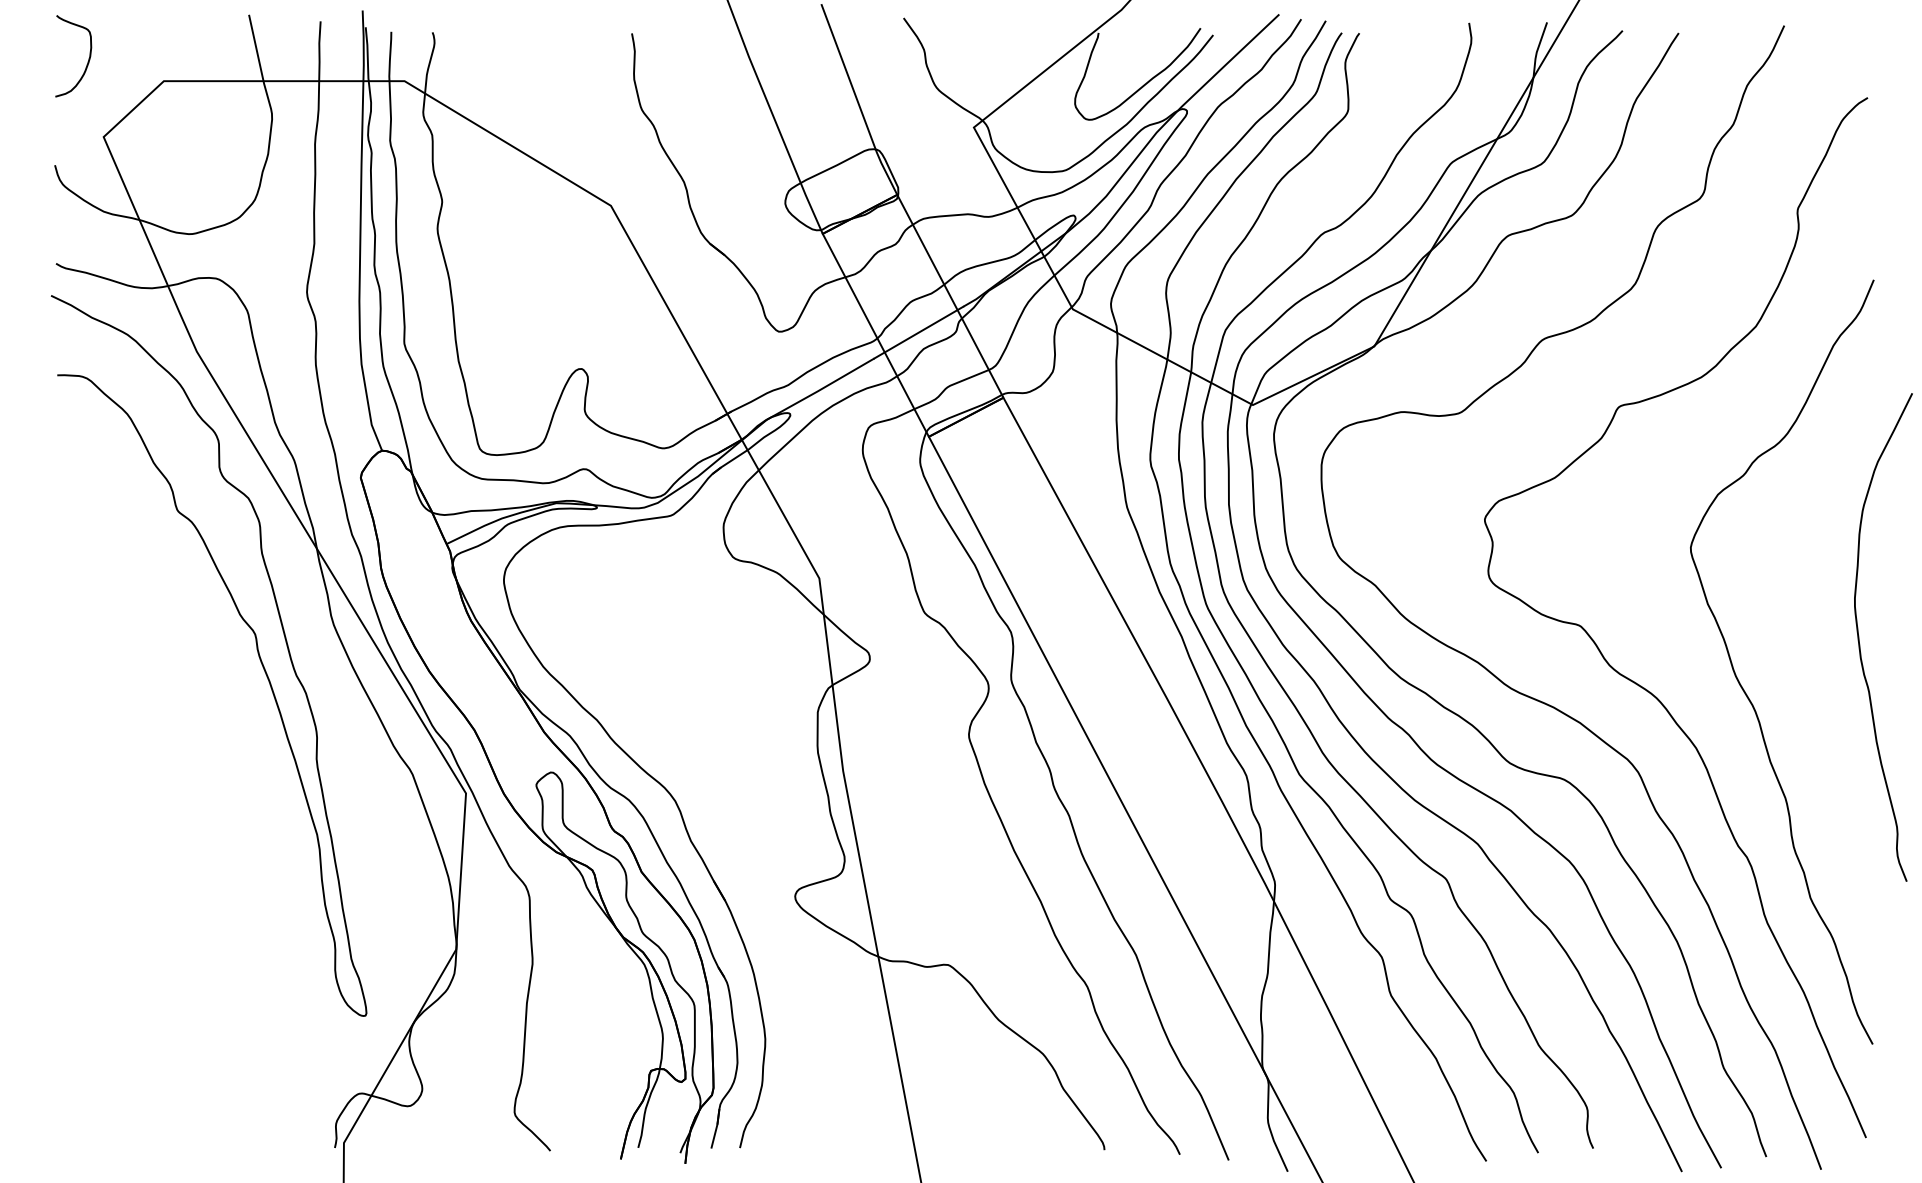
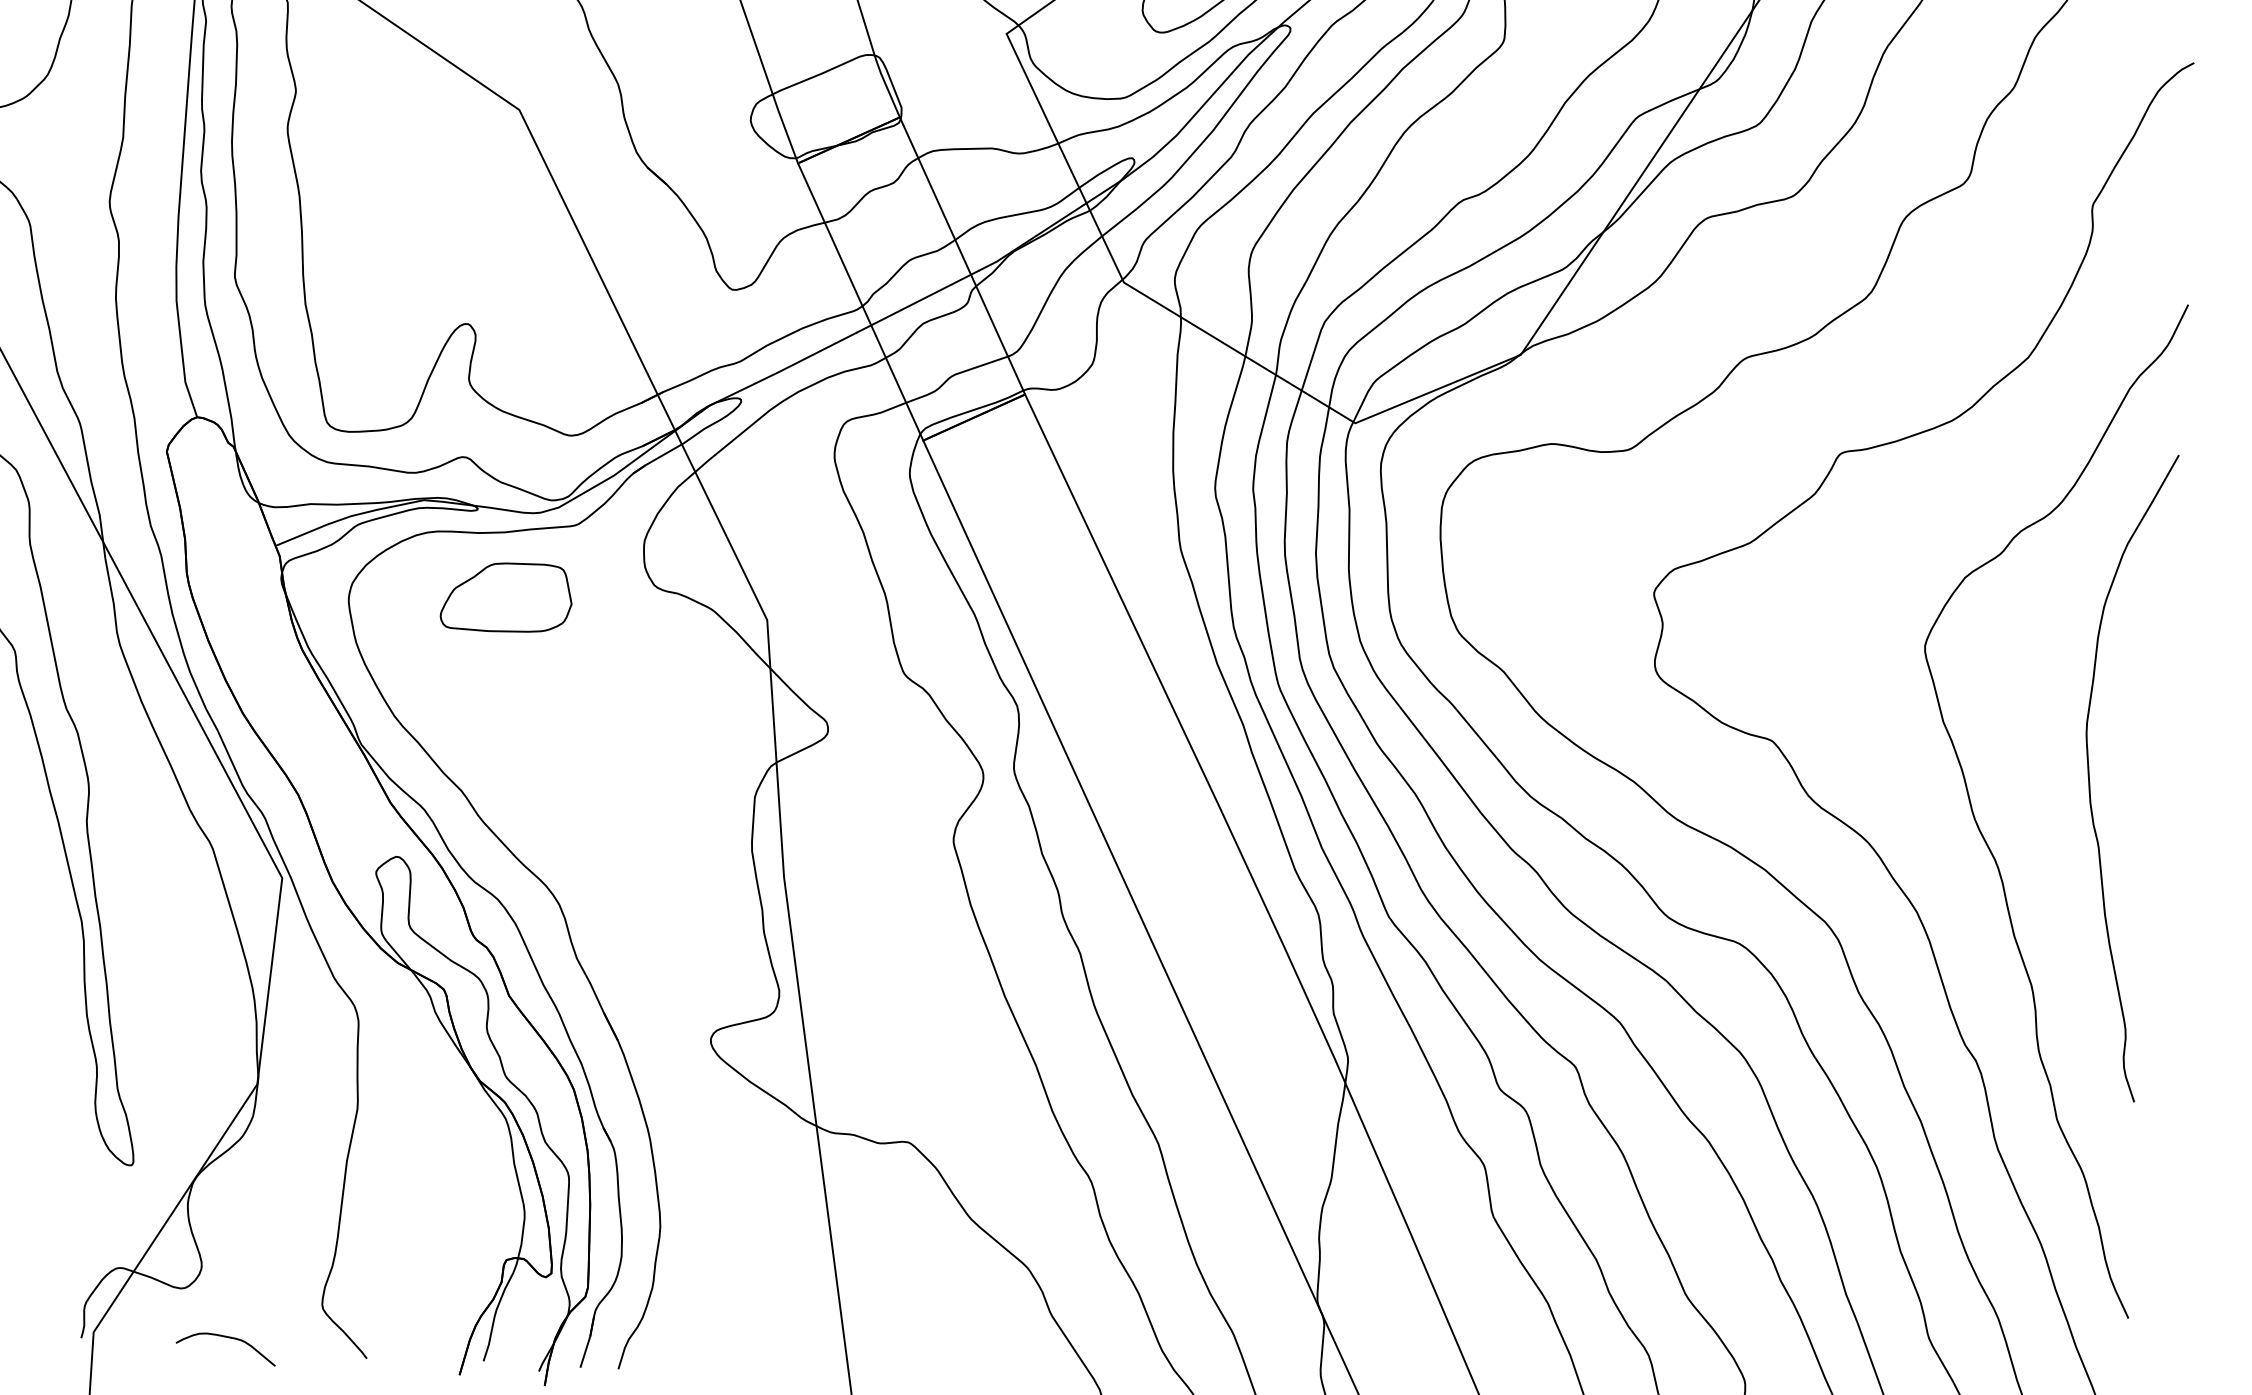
part: (622, 572) -> (506, 597), added
curve: (1859, 637) -> (2090, 774), moved
curve: (447, 1142) -> (231, 1339), added

